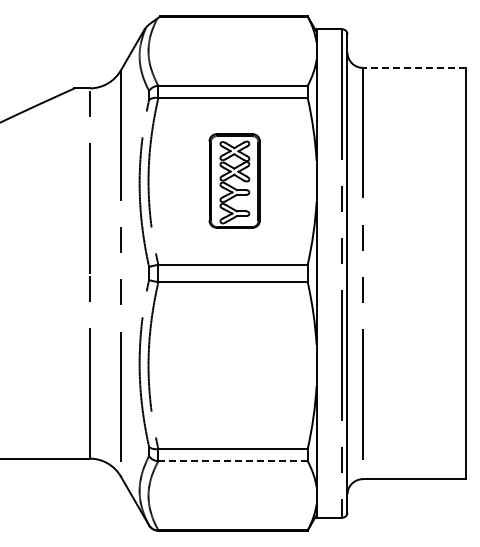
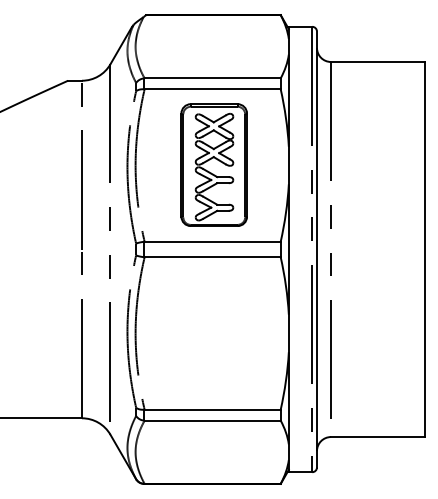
line: (413, 67) -> (377, 61), dashed -> solid
part: (234, 180) -> (213, 164), size x1.43
line: (233, 461) -> (213, 420), dashed -> solid

